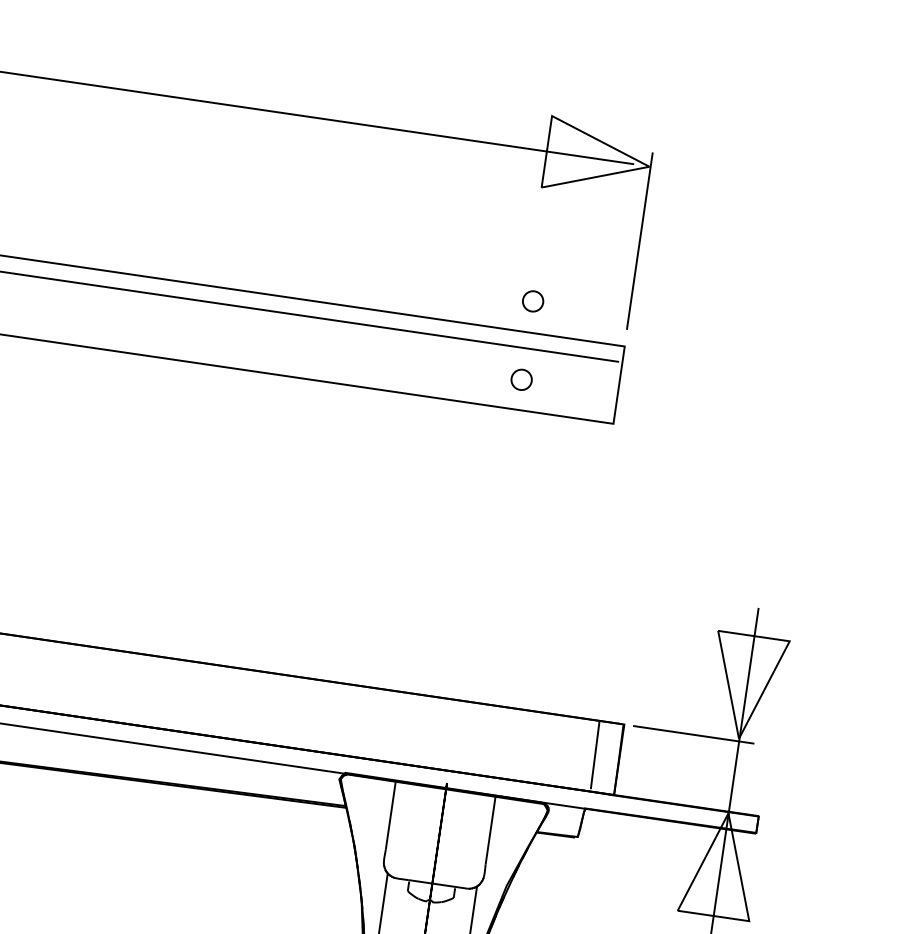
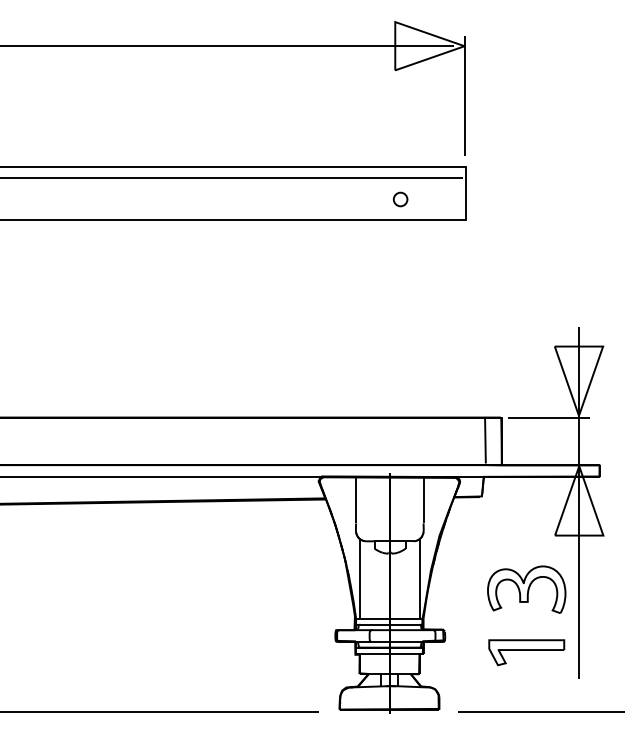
part: (532, 301) -> (400, 146), removed

